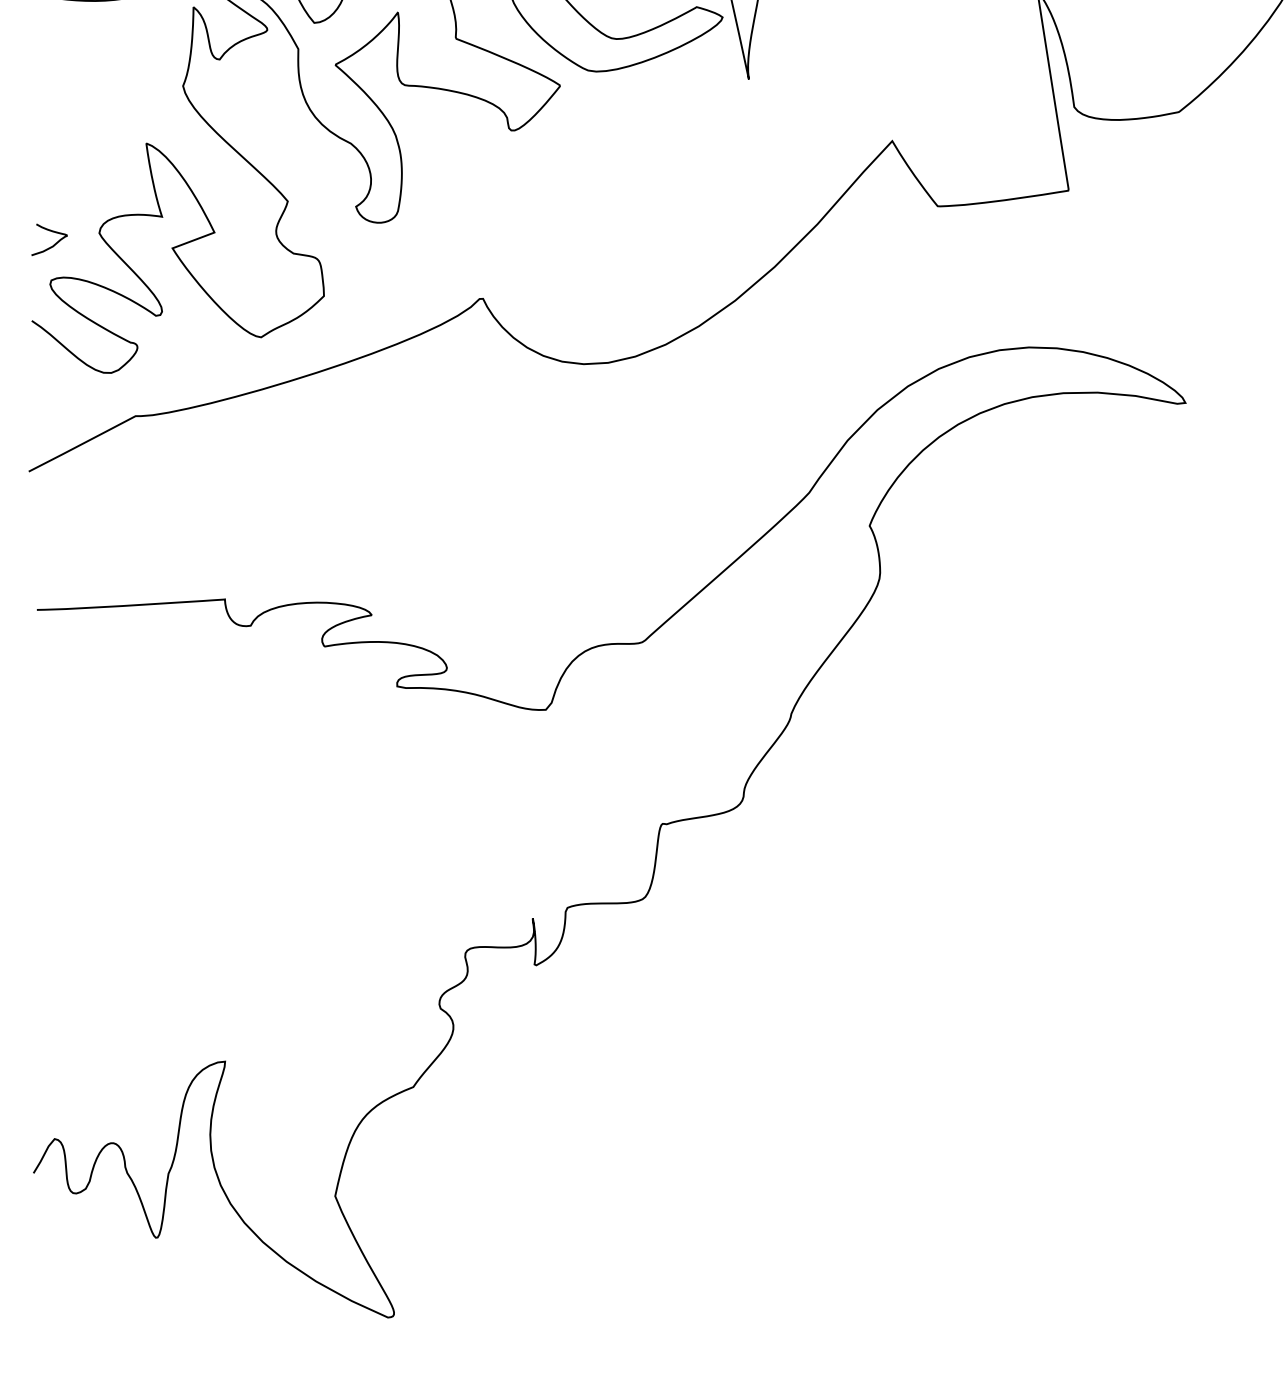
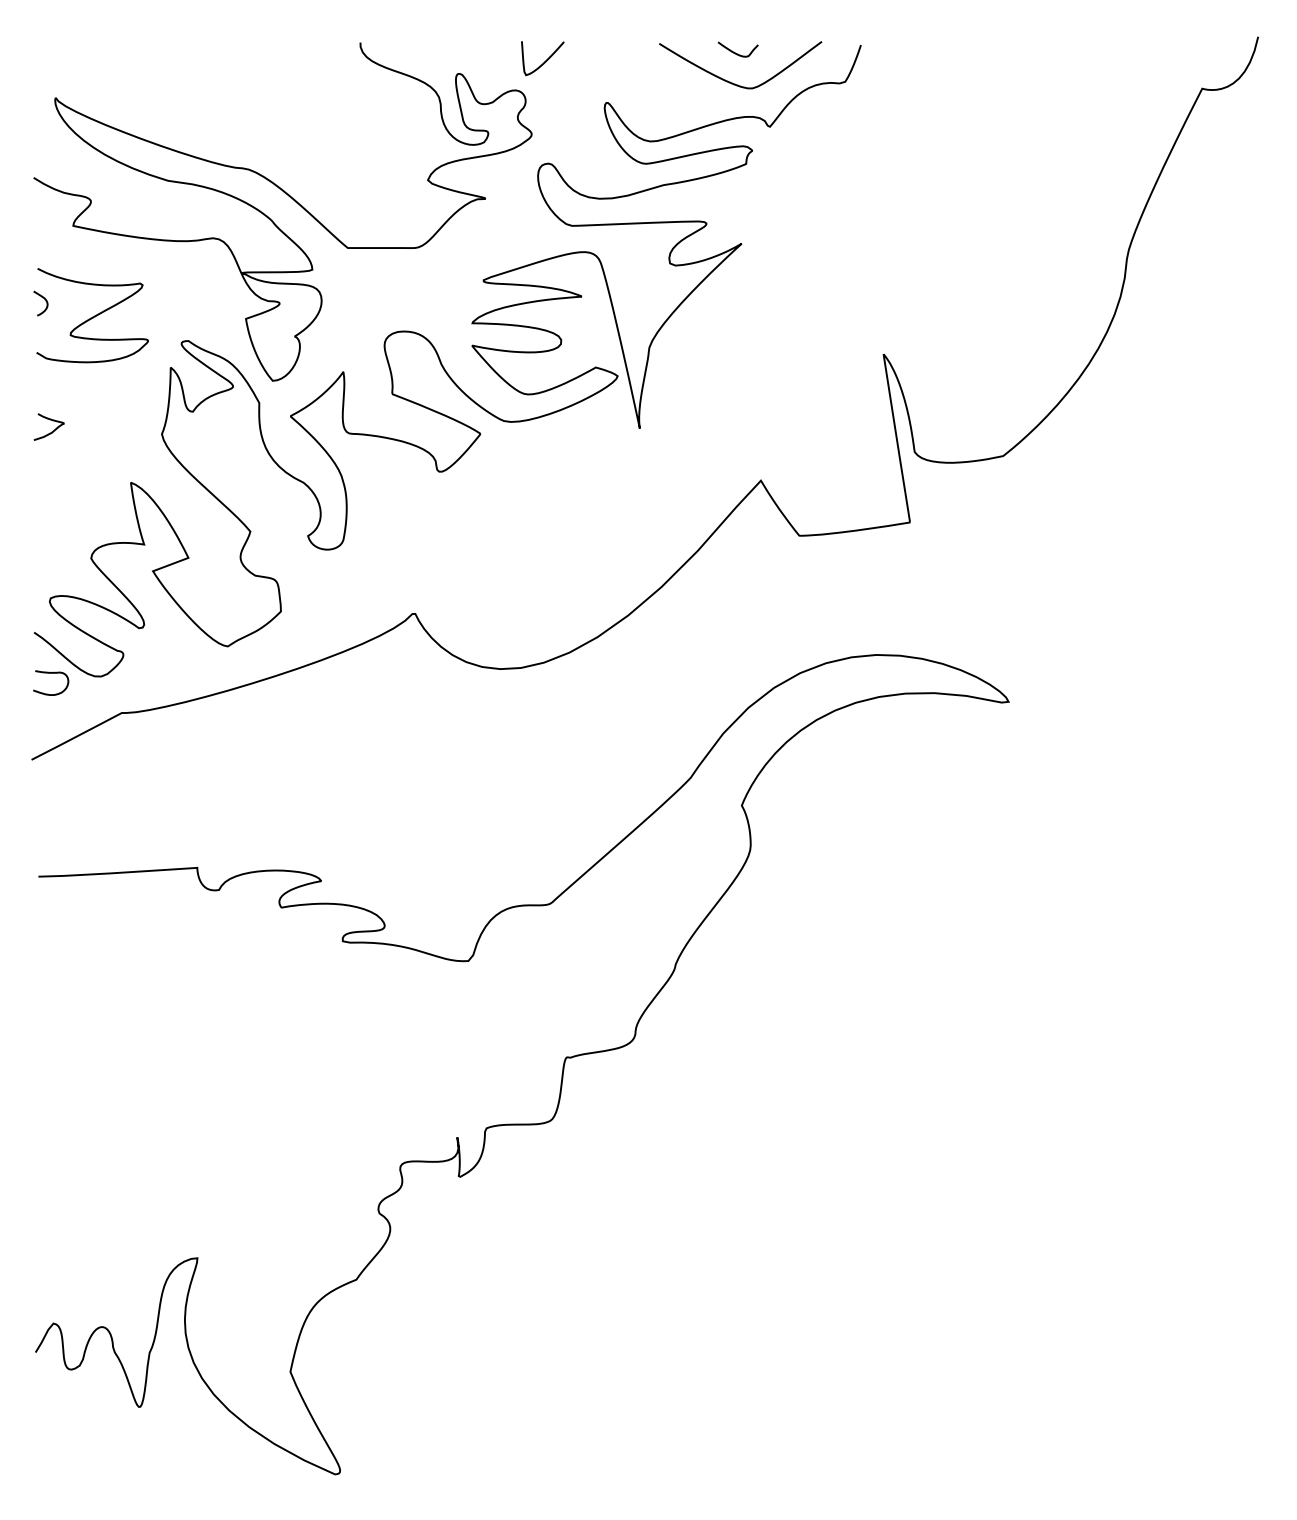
curve: (52, 245) -> (51, 431), moved
curve: (52, 369) -> (51, 673), added

